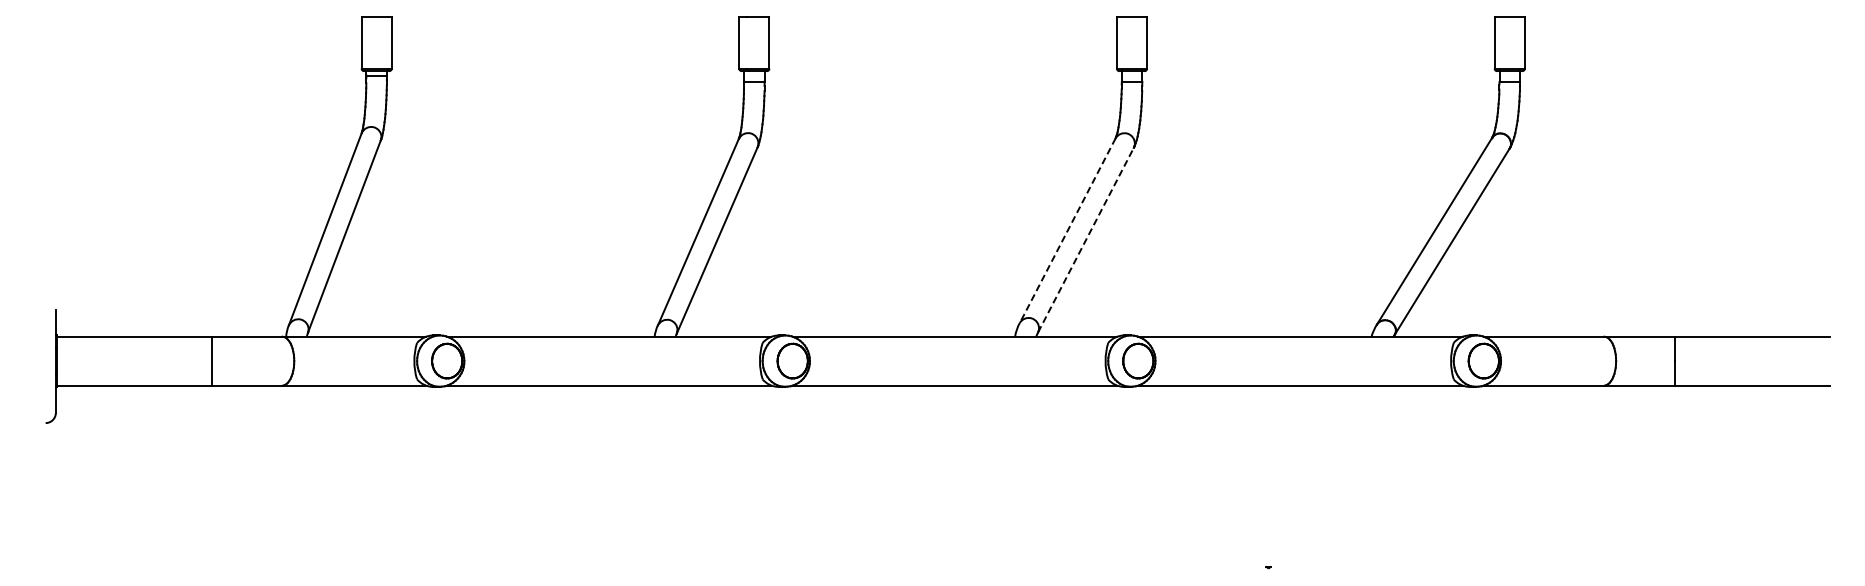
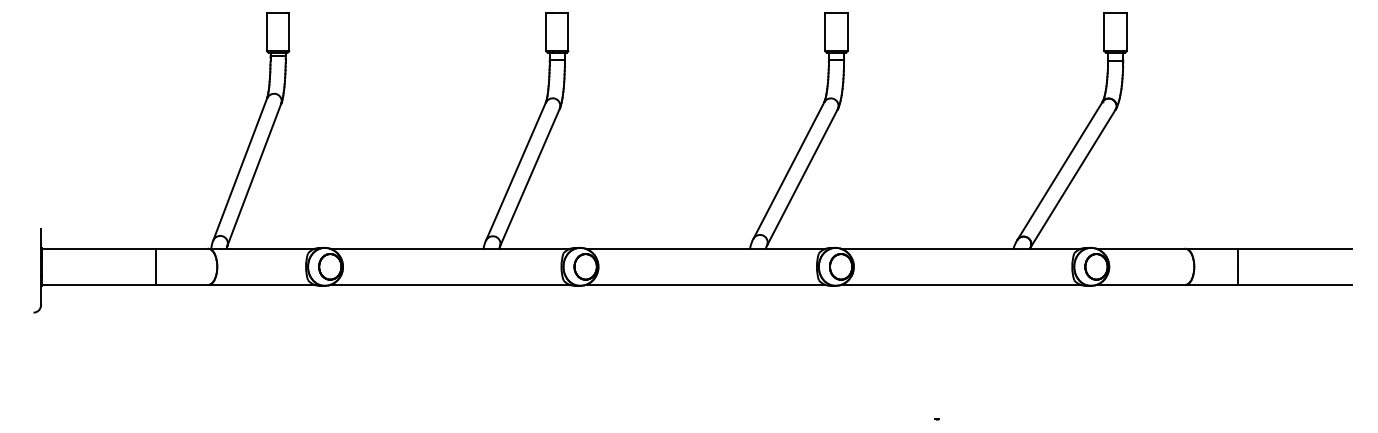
line: (1067, 231) -> (788, 171), dashed -> solid
line: (1086, 239) -> (802, 176), dashed -> solid

